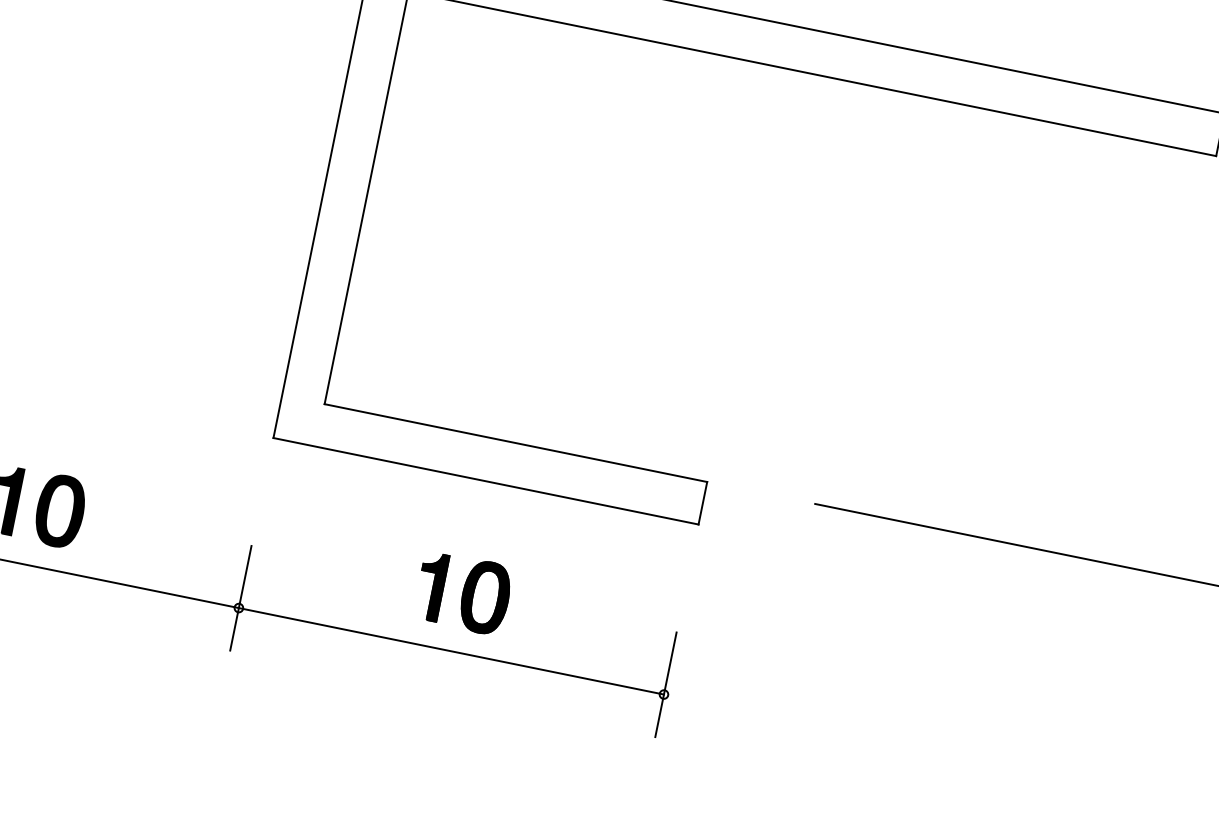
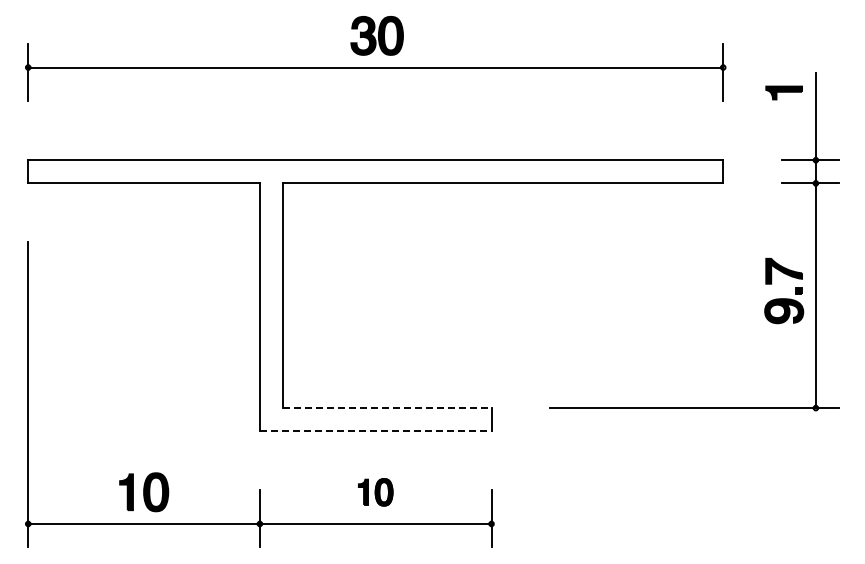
line: (516, 443) -> (387, 408), solid -> dashed
line: (485, 481) -> (375, 431), solid -> dashed
part: (462, 593) -> (375, 492), size x0.7

